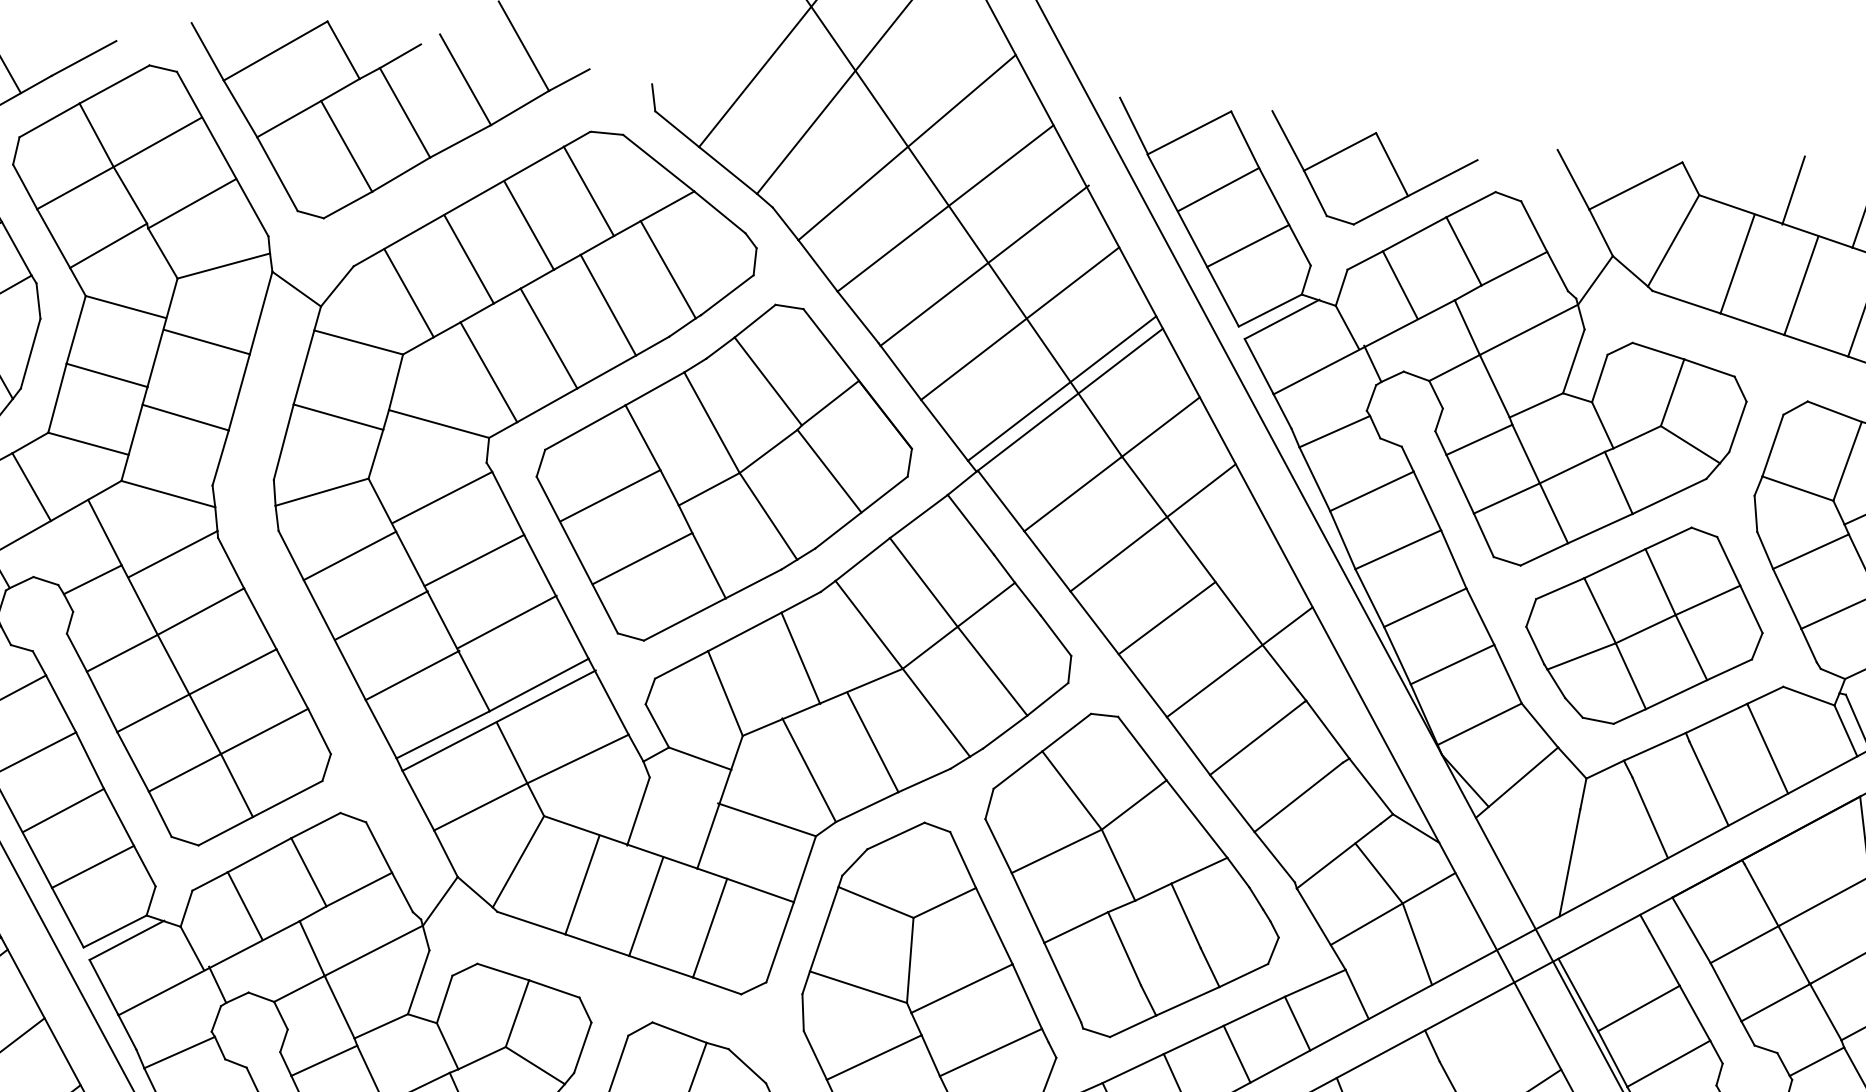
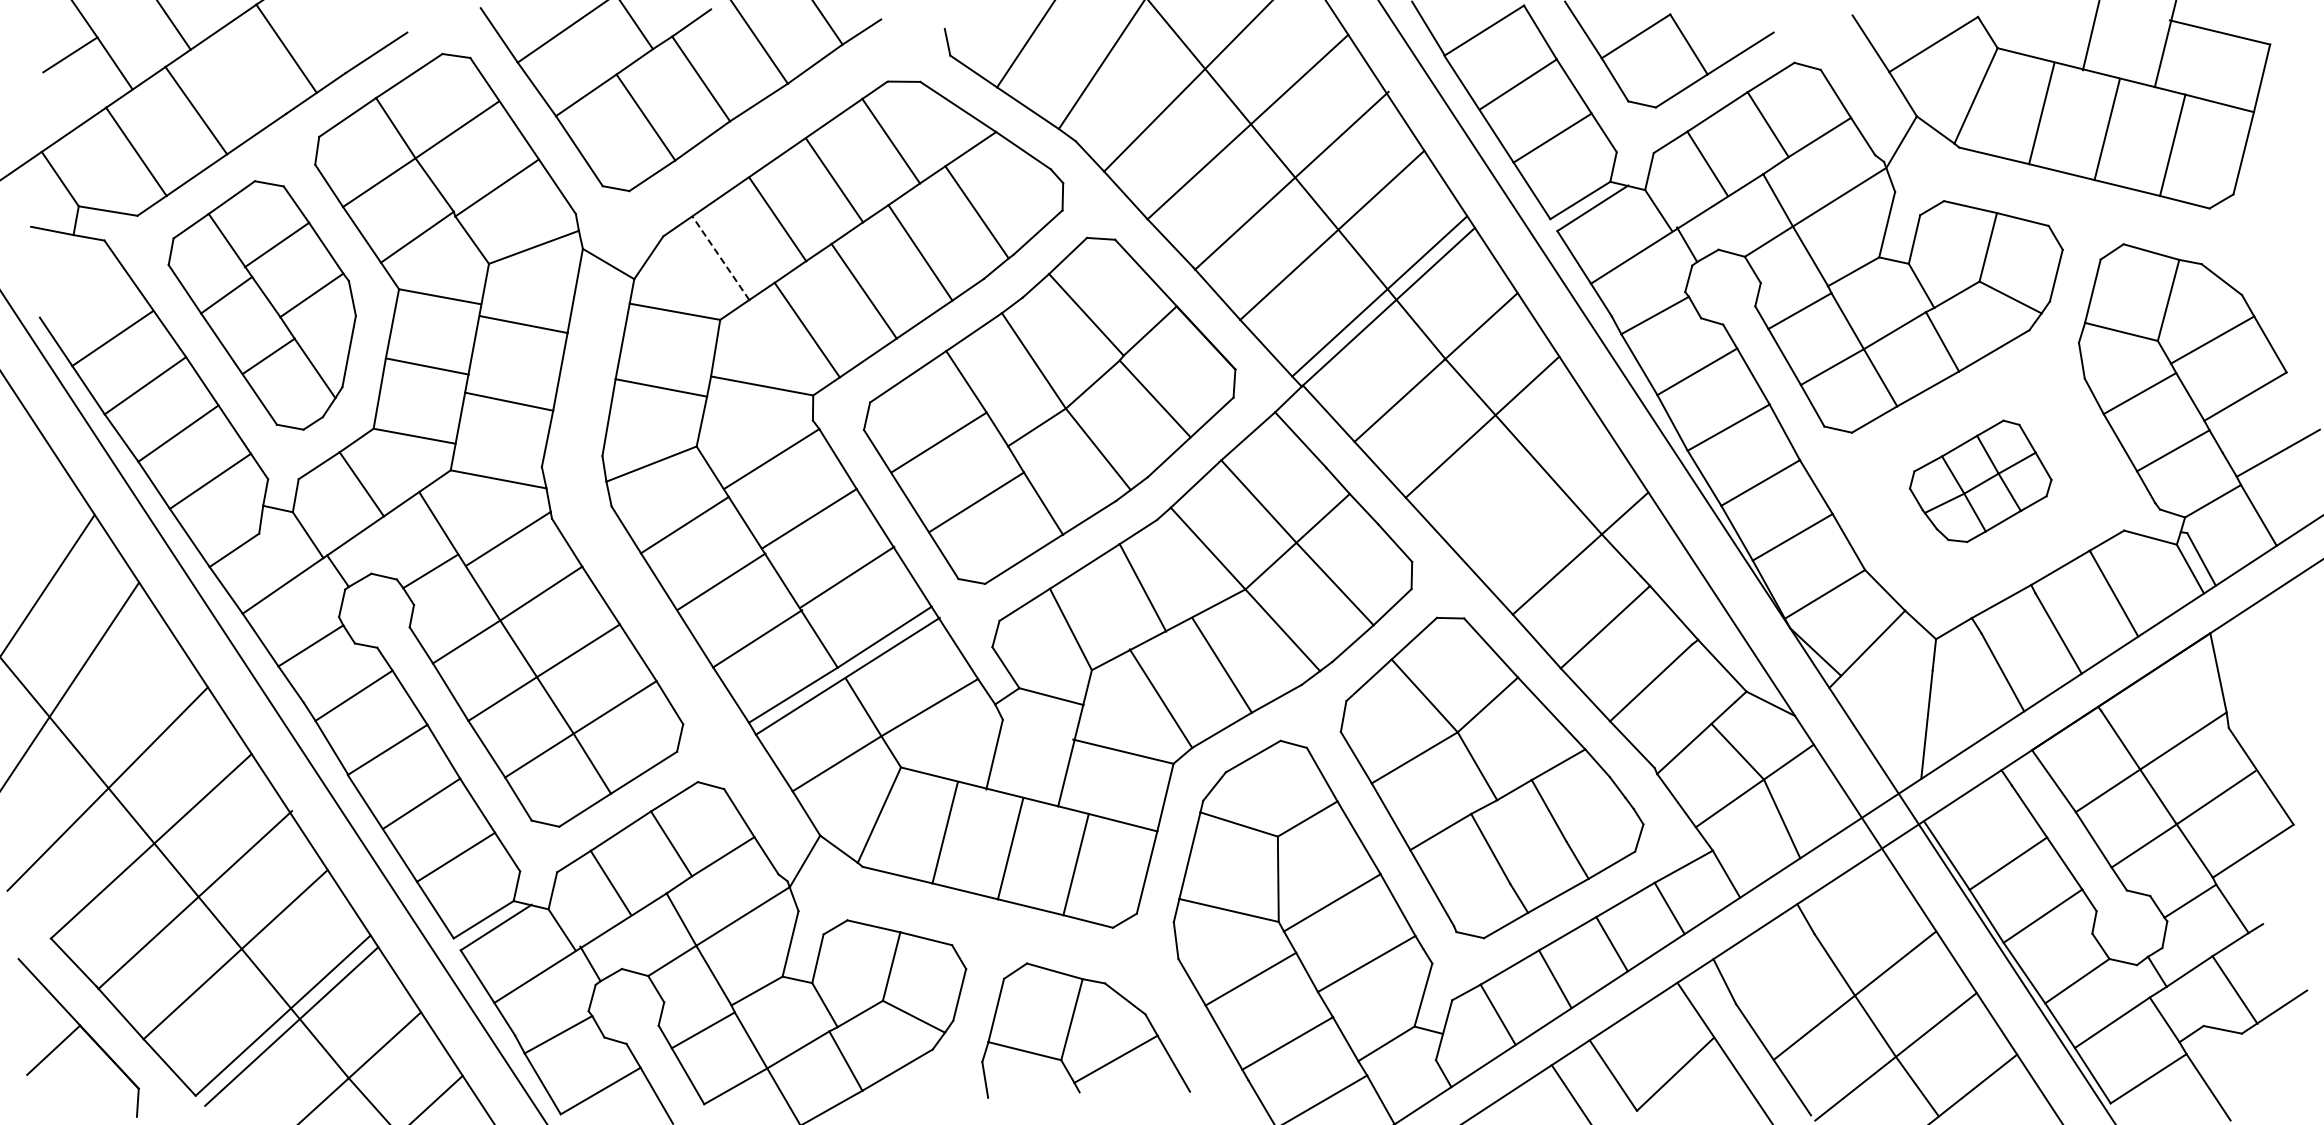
line: (408, 293) -> (720, 258), solid -> dashed
line: (1167, 617) -> (1504, 515), removed
part: (1644, 625) -> (1980, 481), size x0.6

